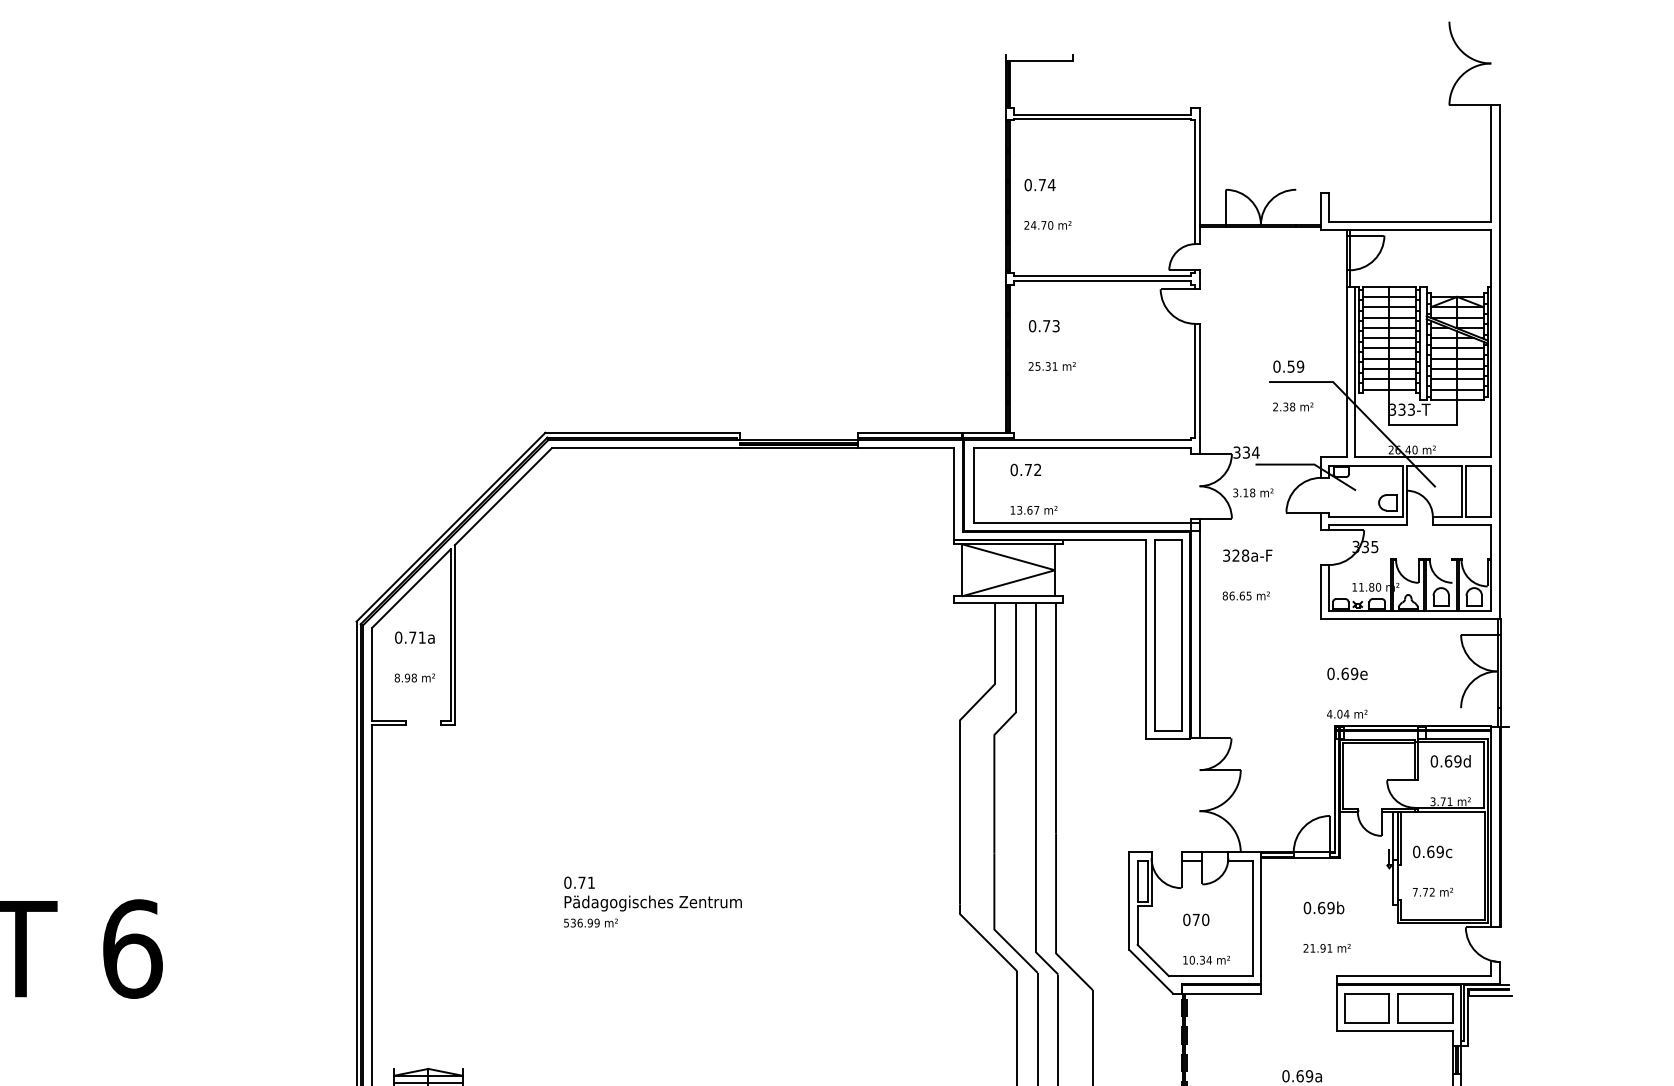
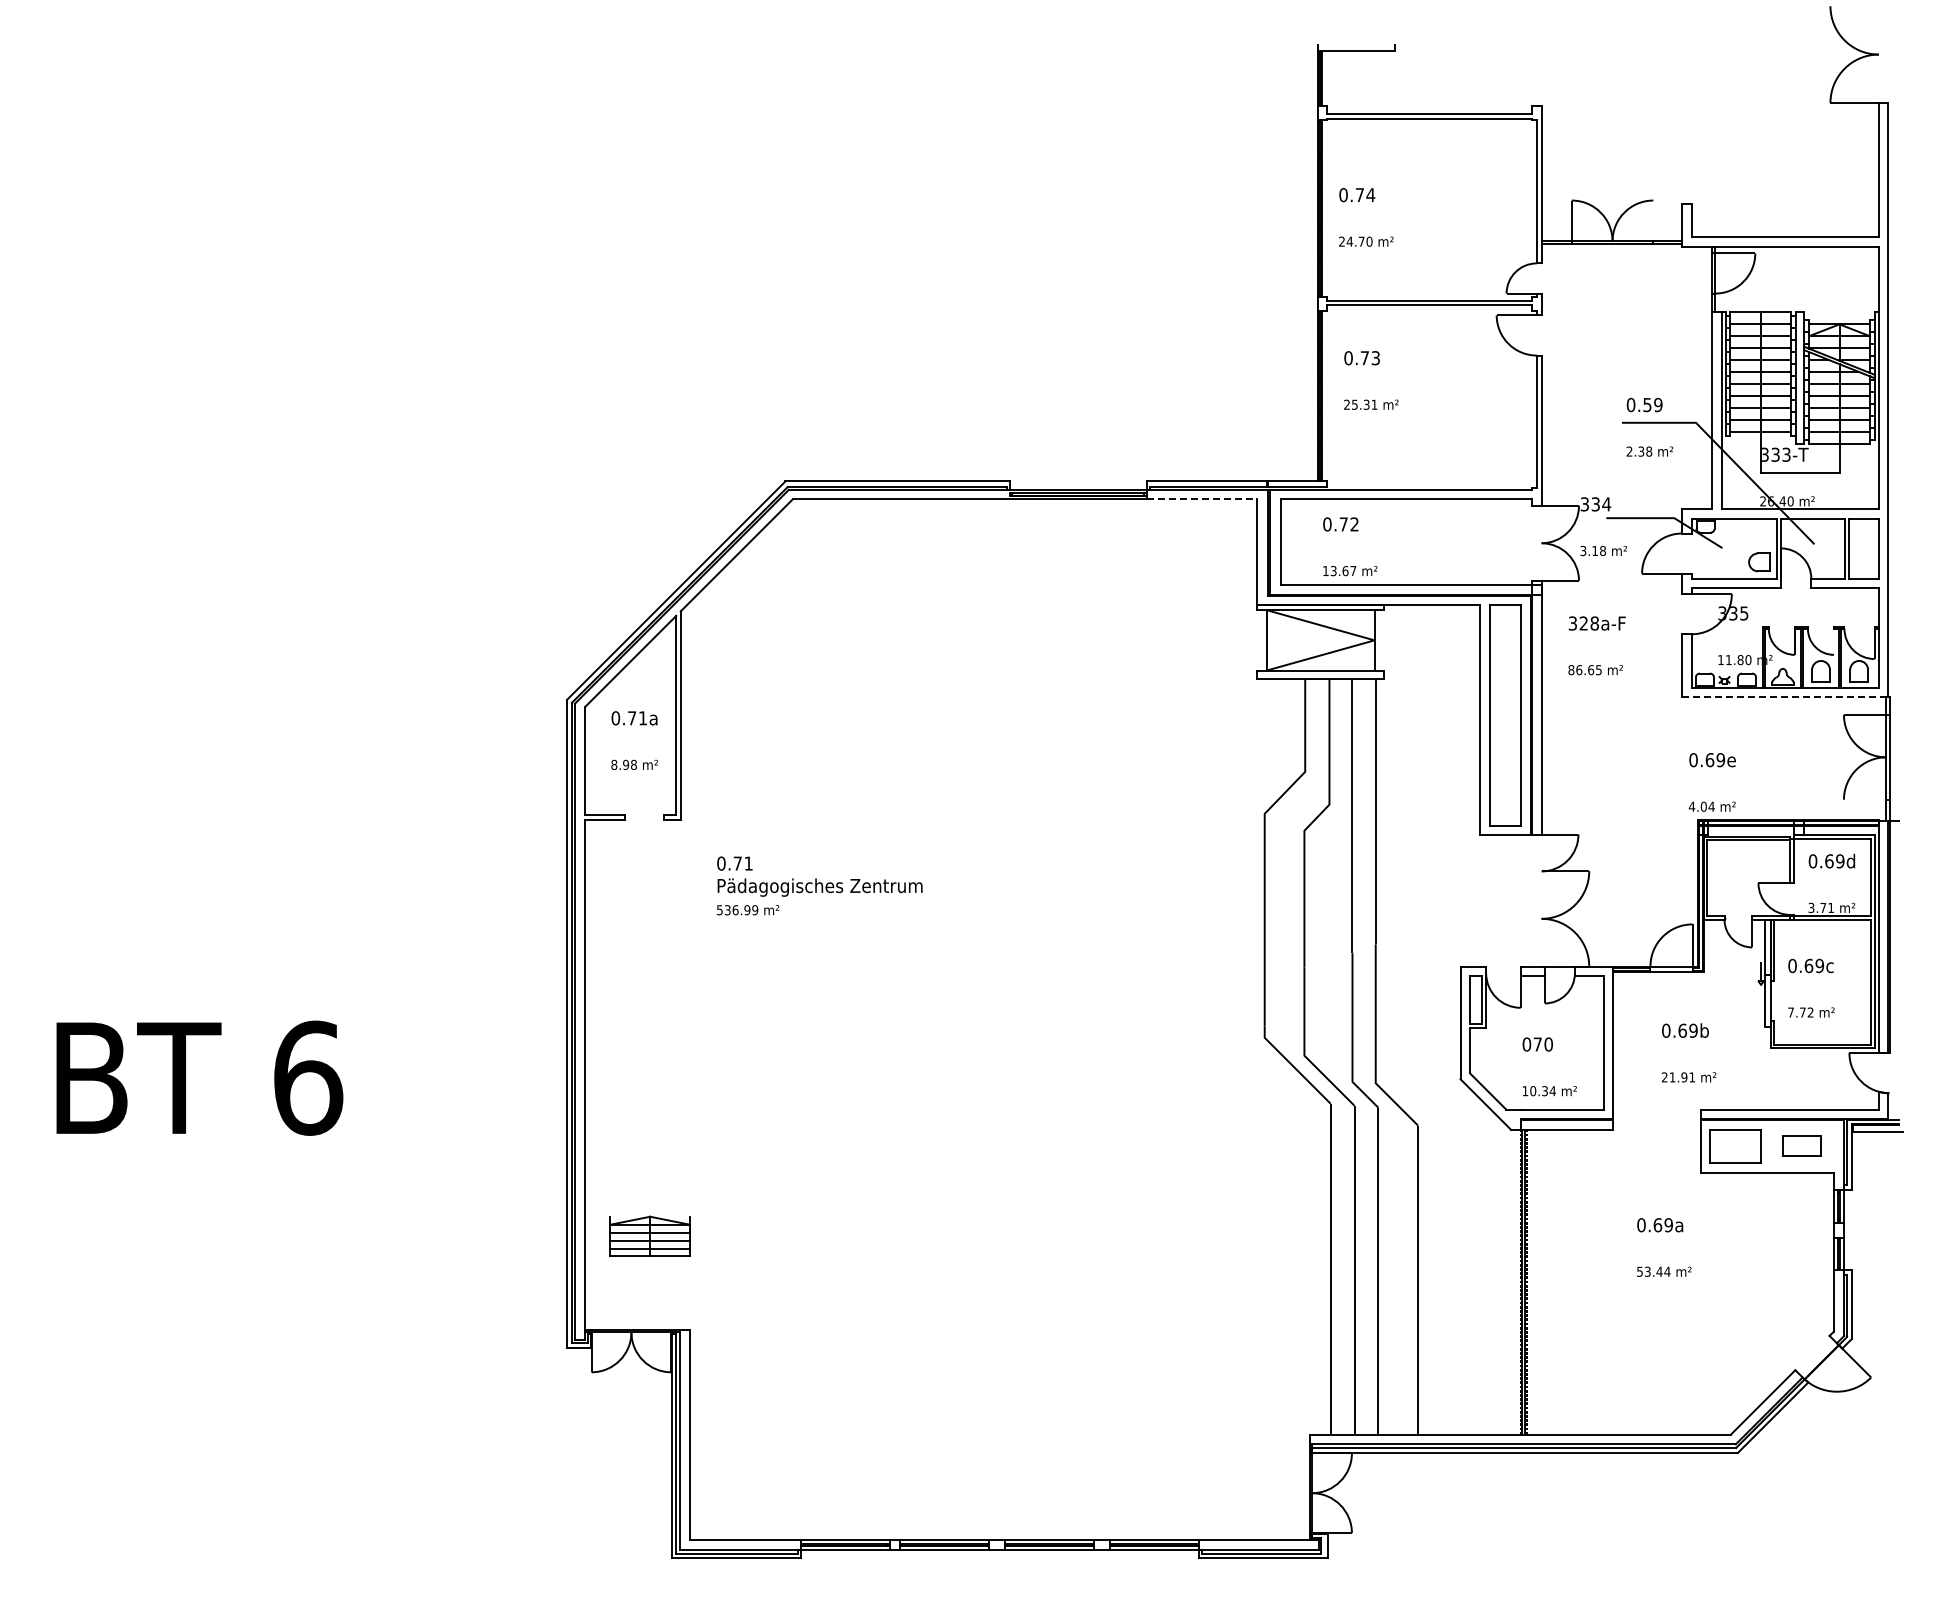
line: (906, 448) -> (1202, 499), solid -> dashed
line: (1410, 619) -> (1785, 697), solid -> dashed
part: (652, 901) -> (819, 885), moved
part: (1424, 1008) -> (1801, 1146), size x0.6

